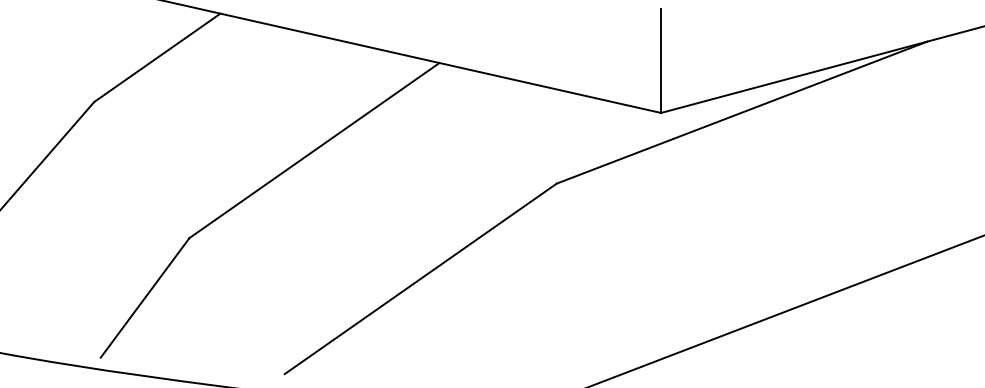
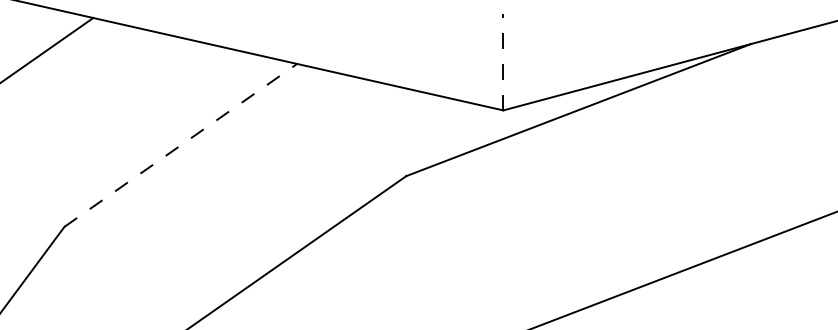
line: (661, 61) -> (503, 62), solid -> dashed
line: (314, 150) -> (180, 145), solid -> dashed

